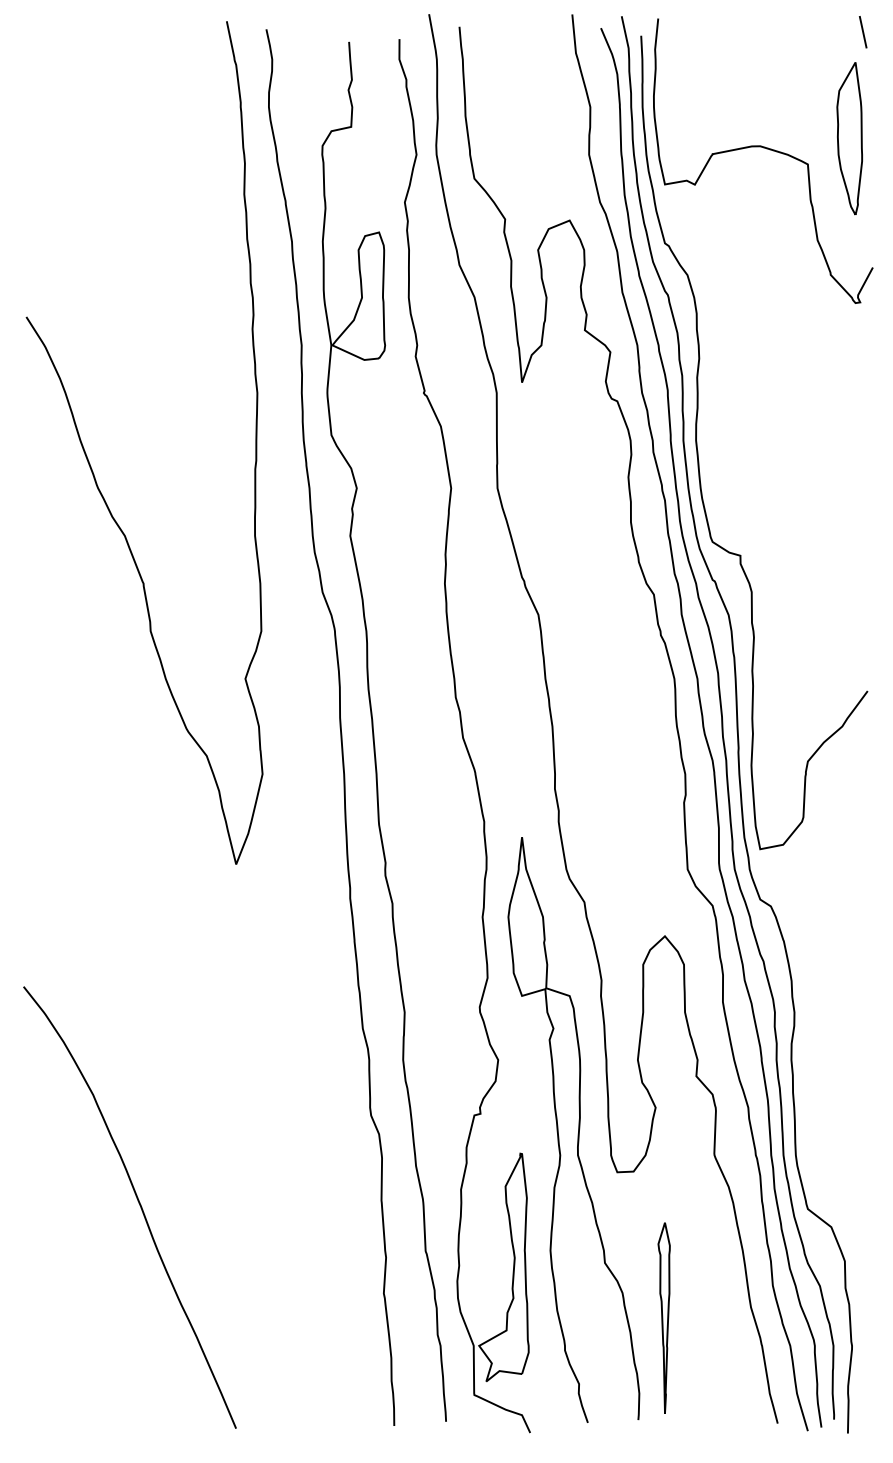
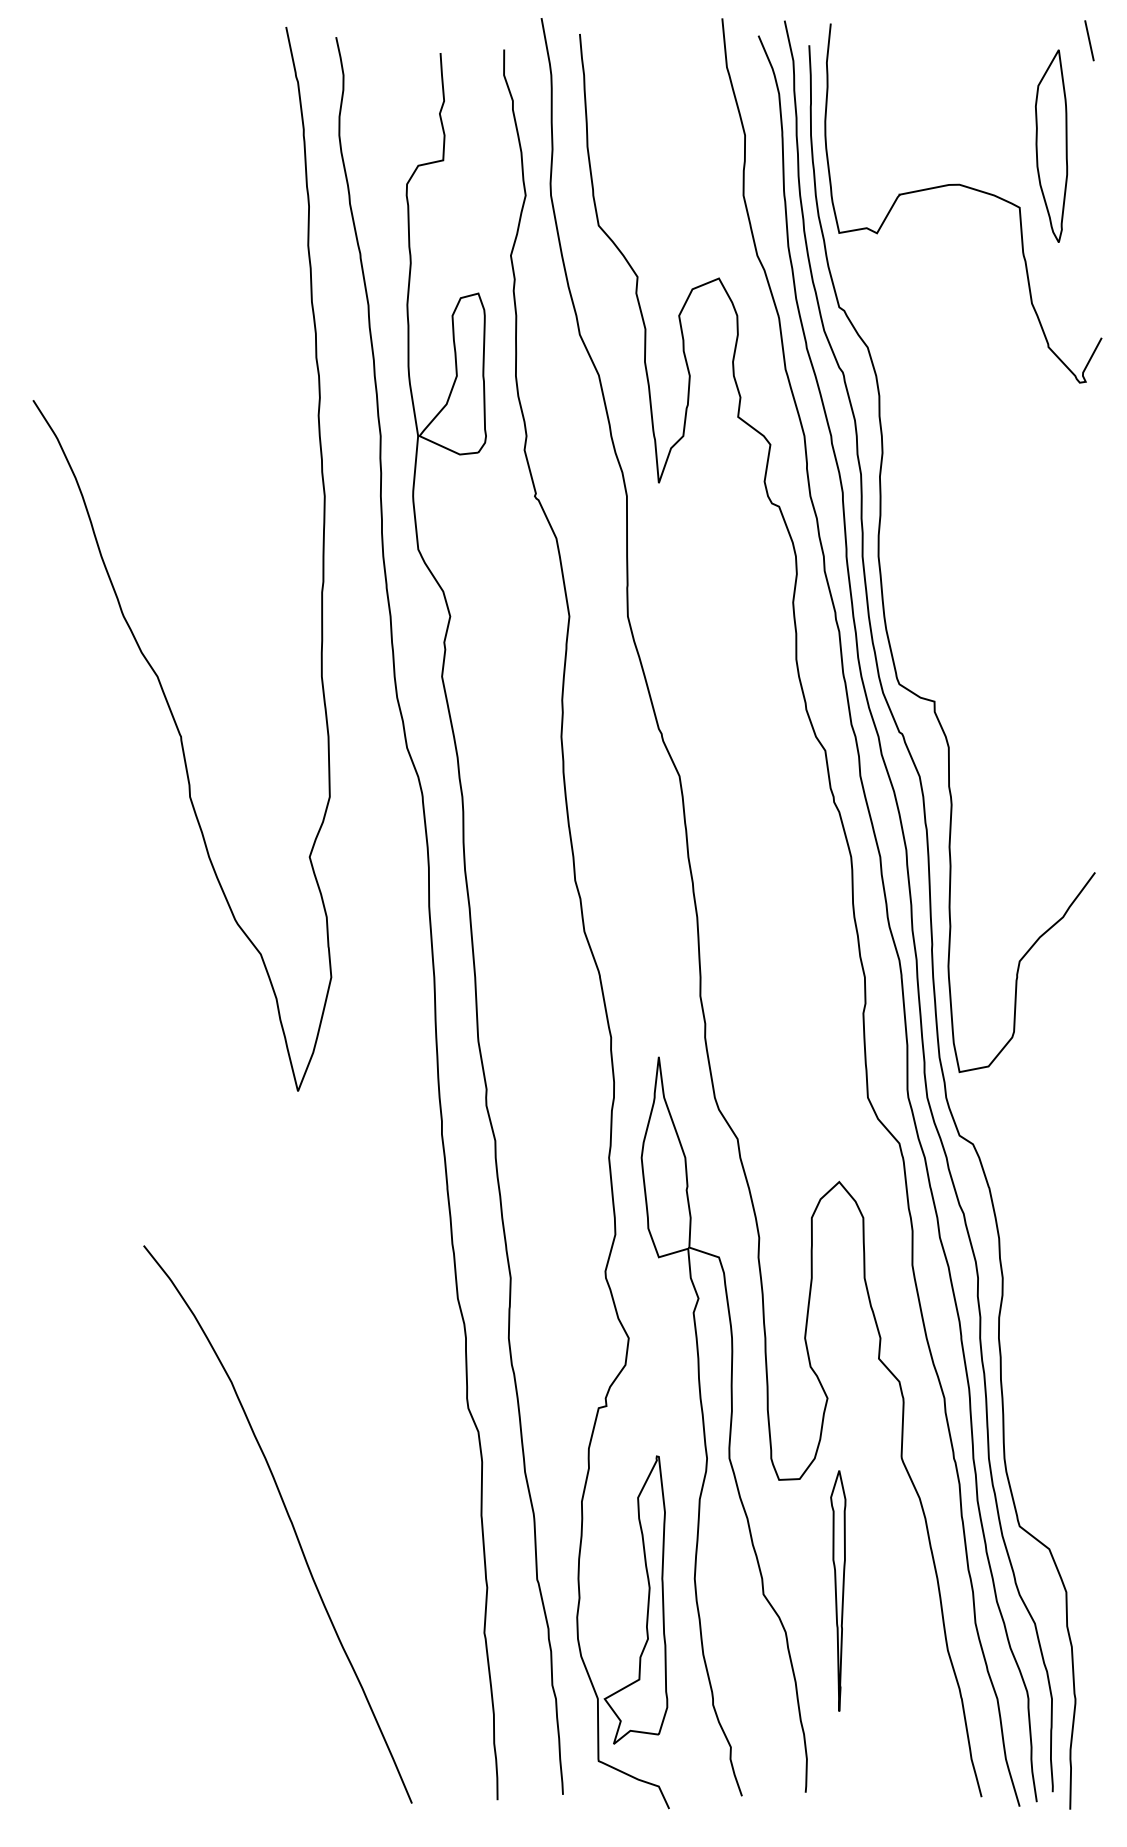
part: (849, 138) -> (1051, 145), moved
curve: (138, 1202) -> (288, 1518), moved
part: (664, 1317) -> (838, 1590), moved

